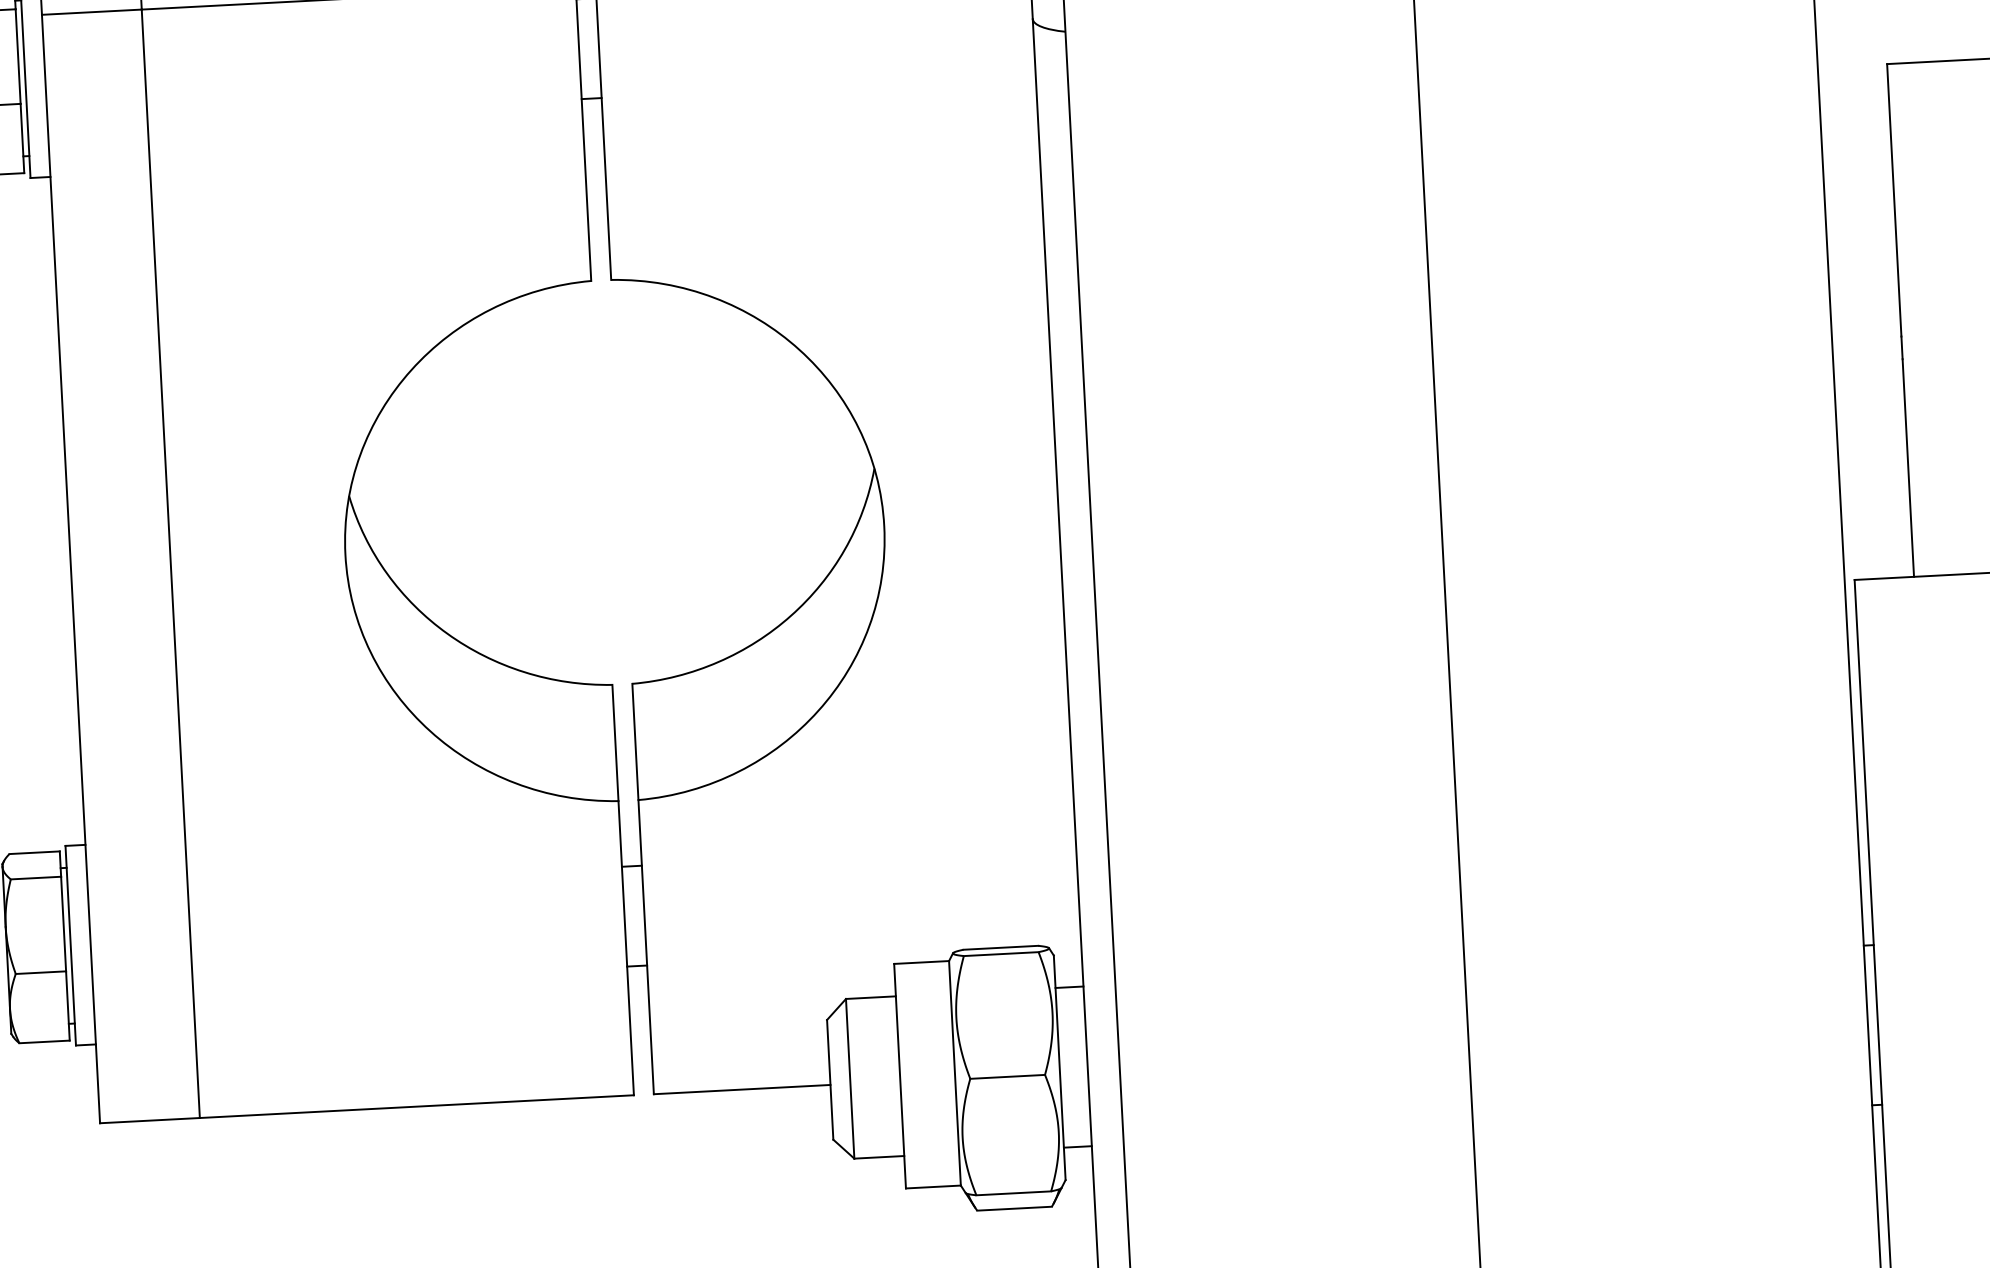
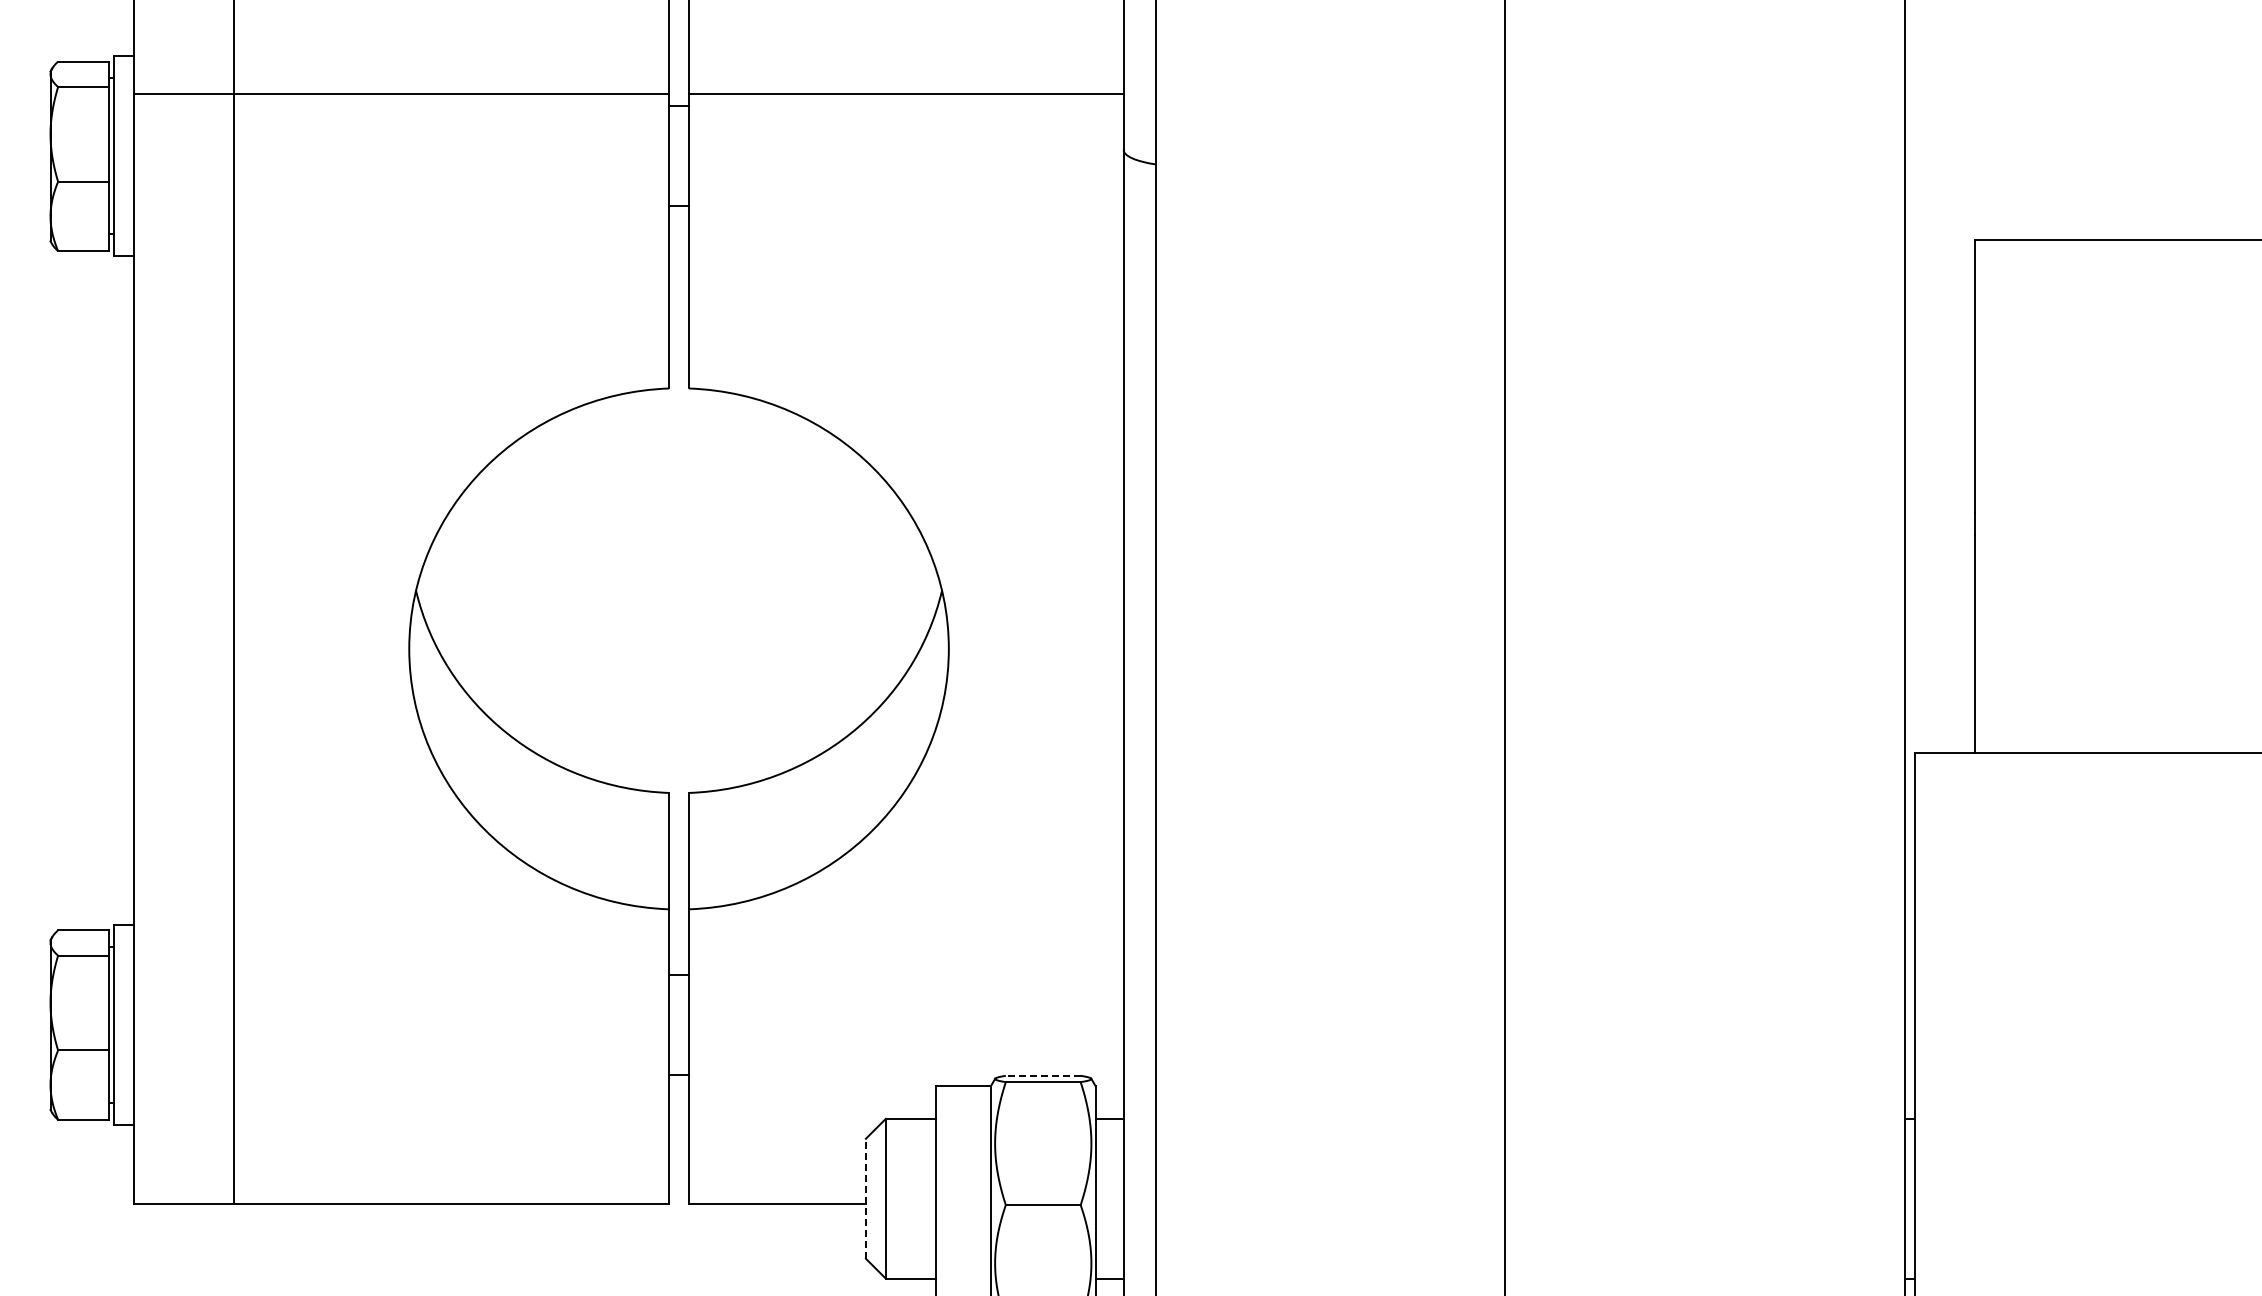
line: (1000, 947) -> (1042, 1075), solid -> dashed
line: (829, 1079) -> (865, 1198), solid -> dashed

